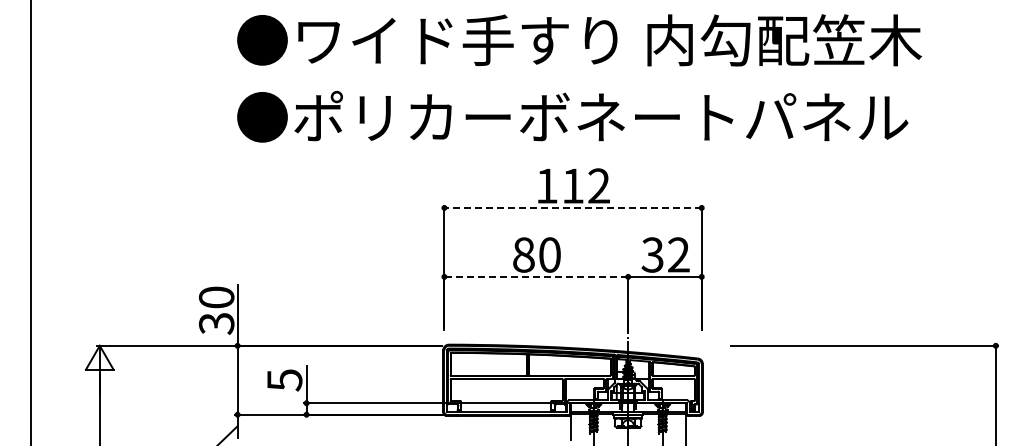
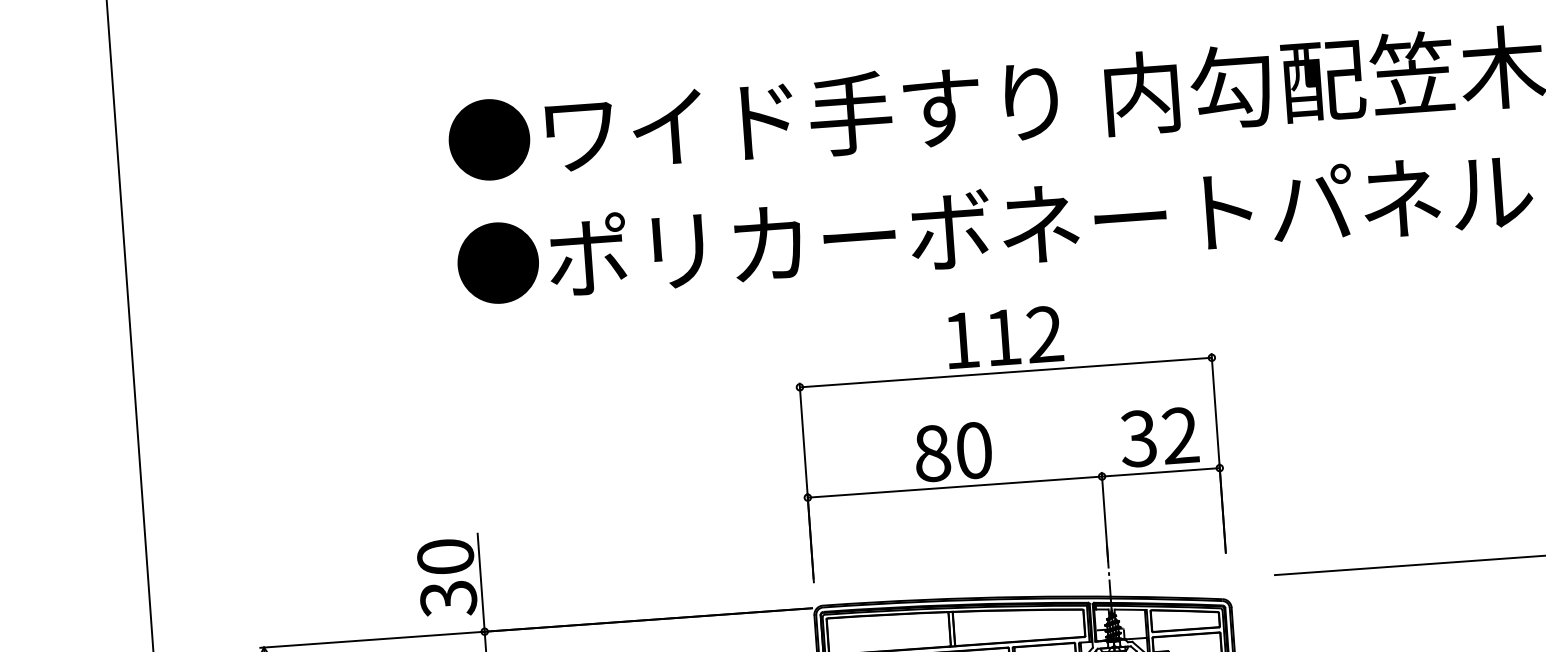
line: (573, 207) -> (1006, 371), dashed -> solid
line: (536, 276) -> (955, 486), dashed -> solid

